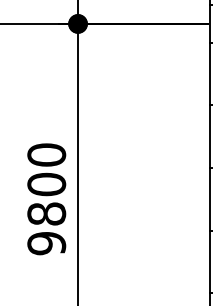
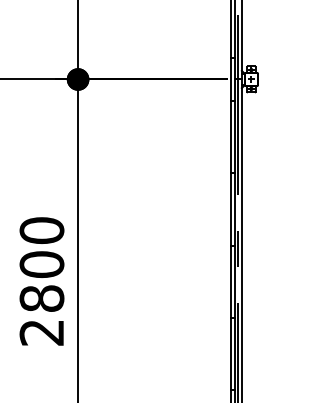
text: (46, 243) -> (41, 332), 9800 -> 2800

